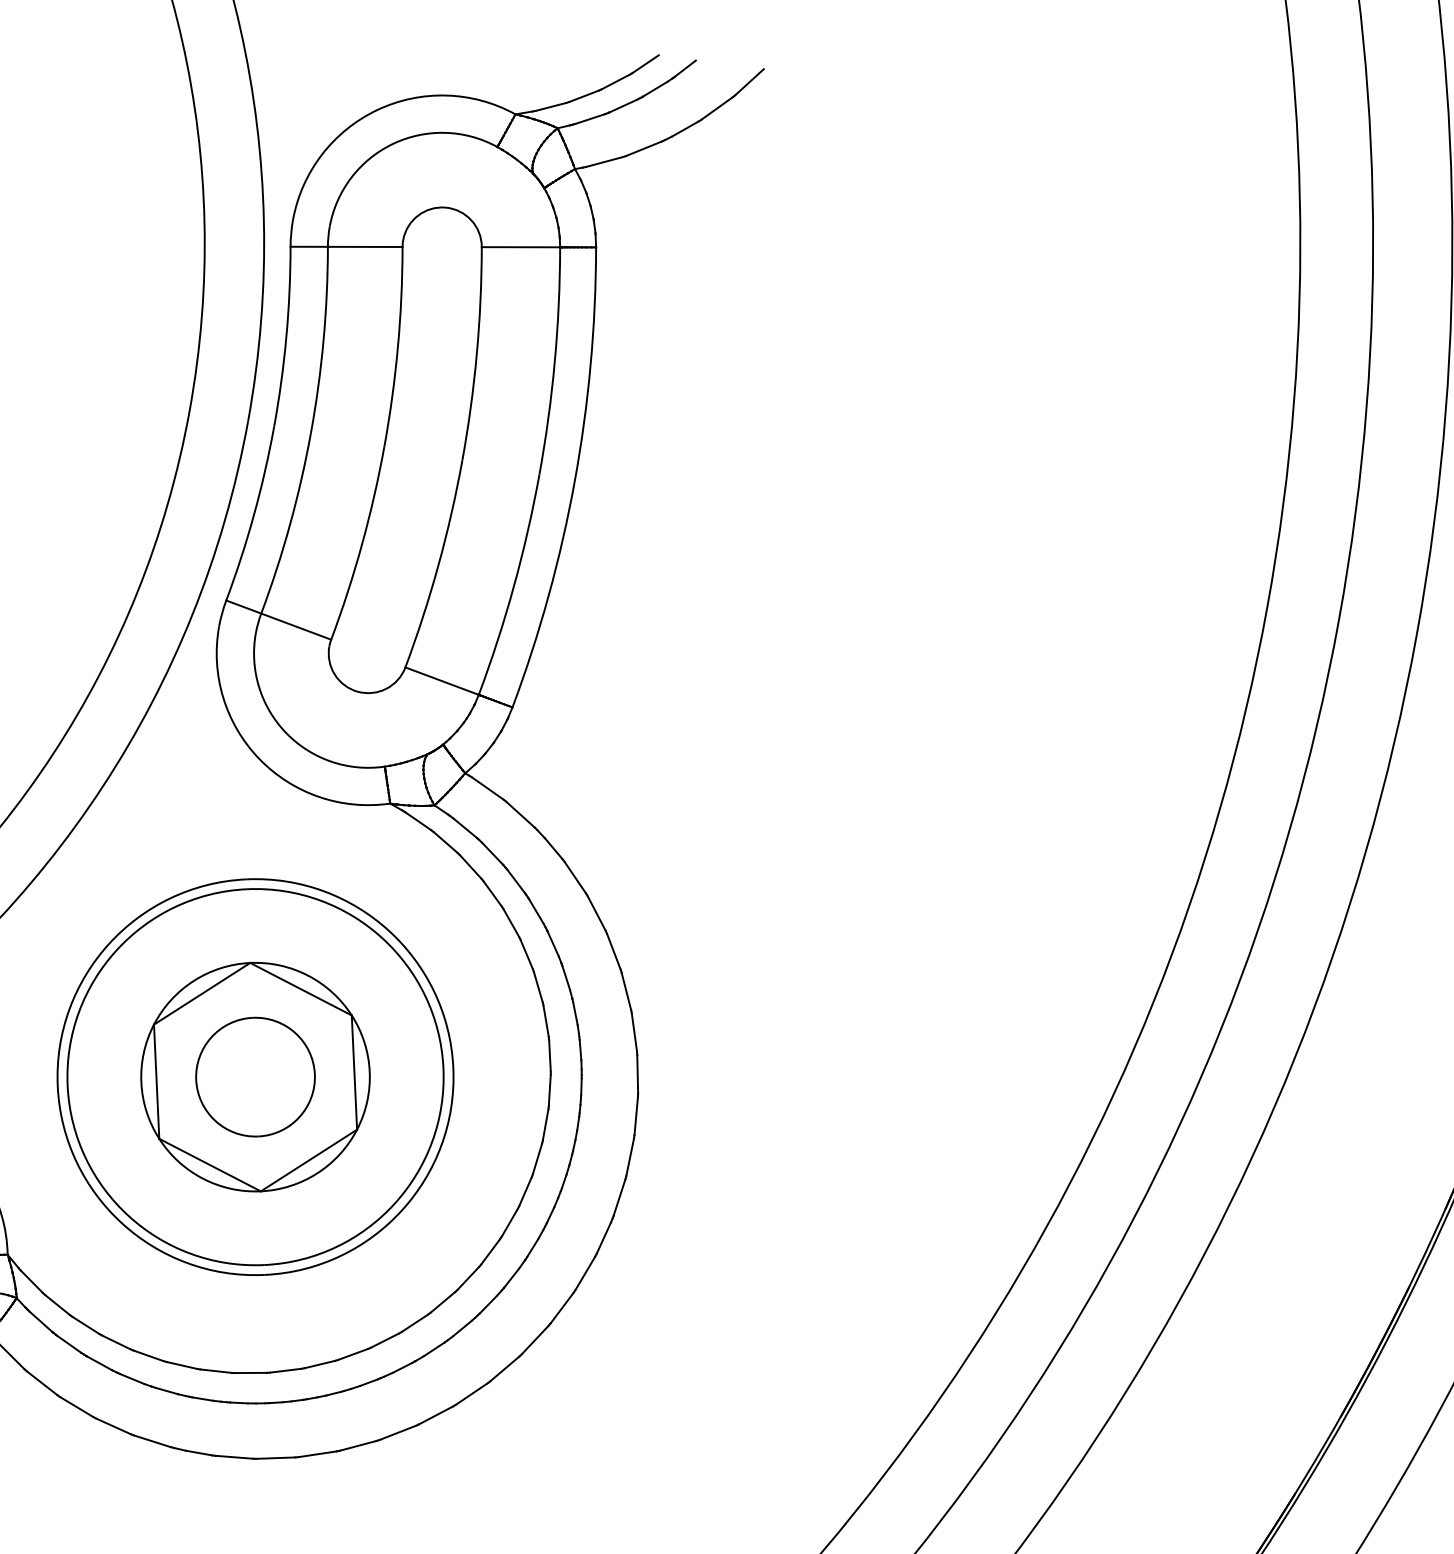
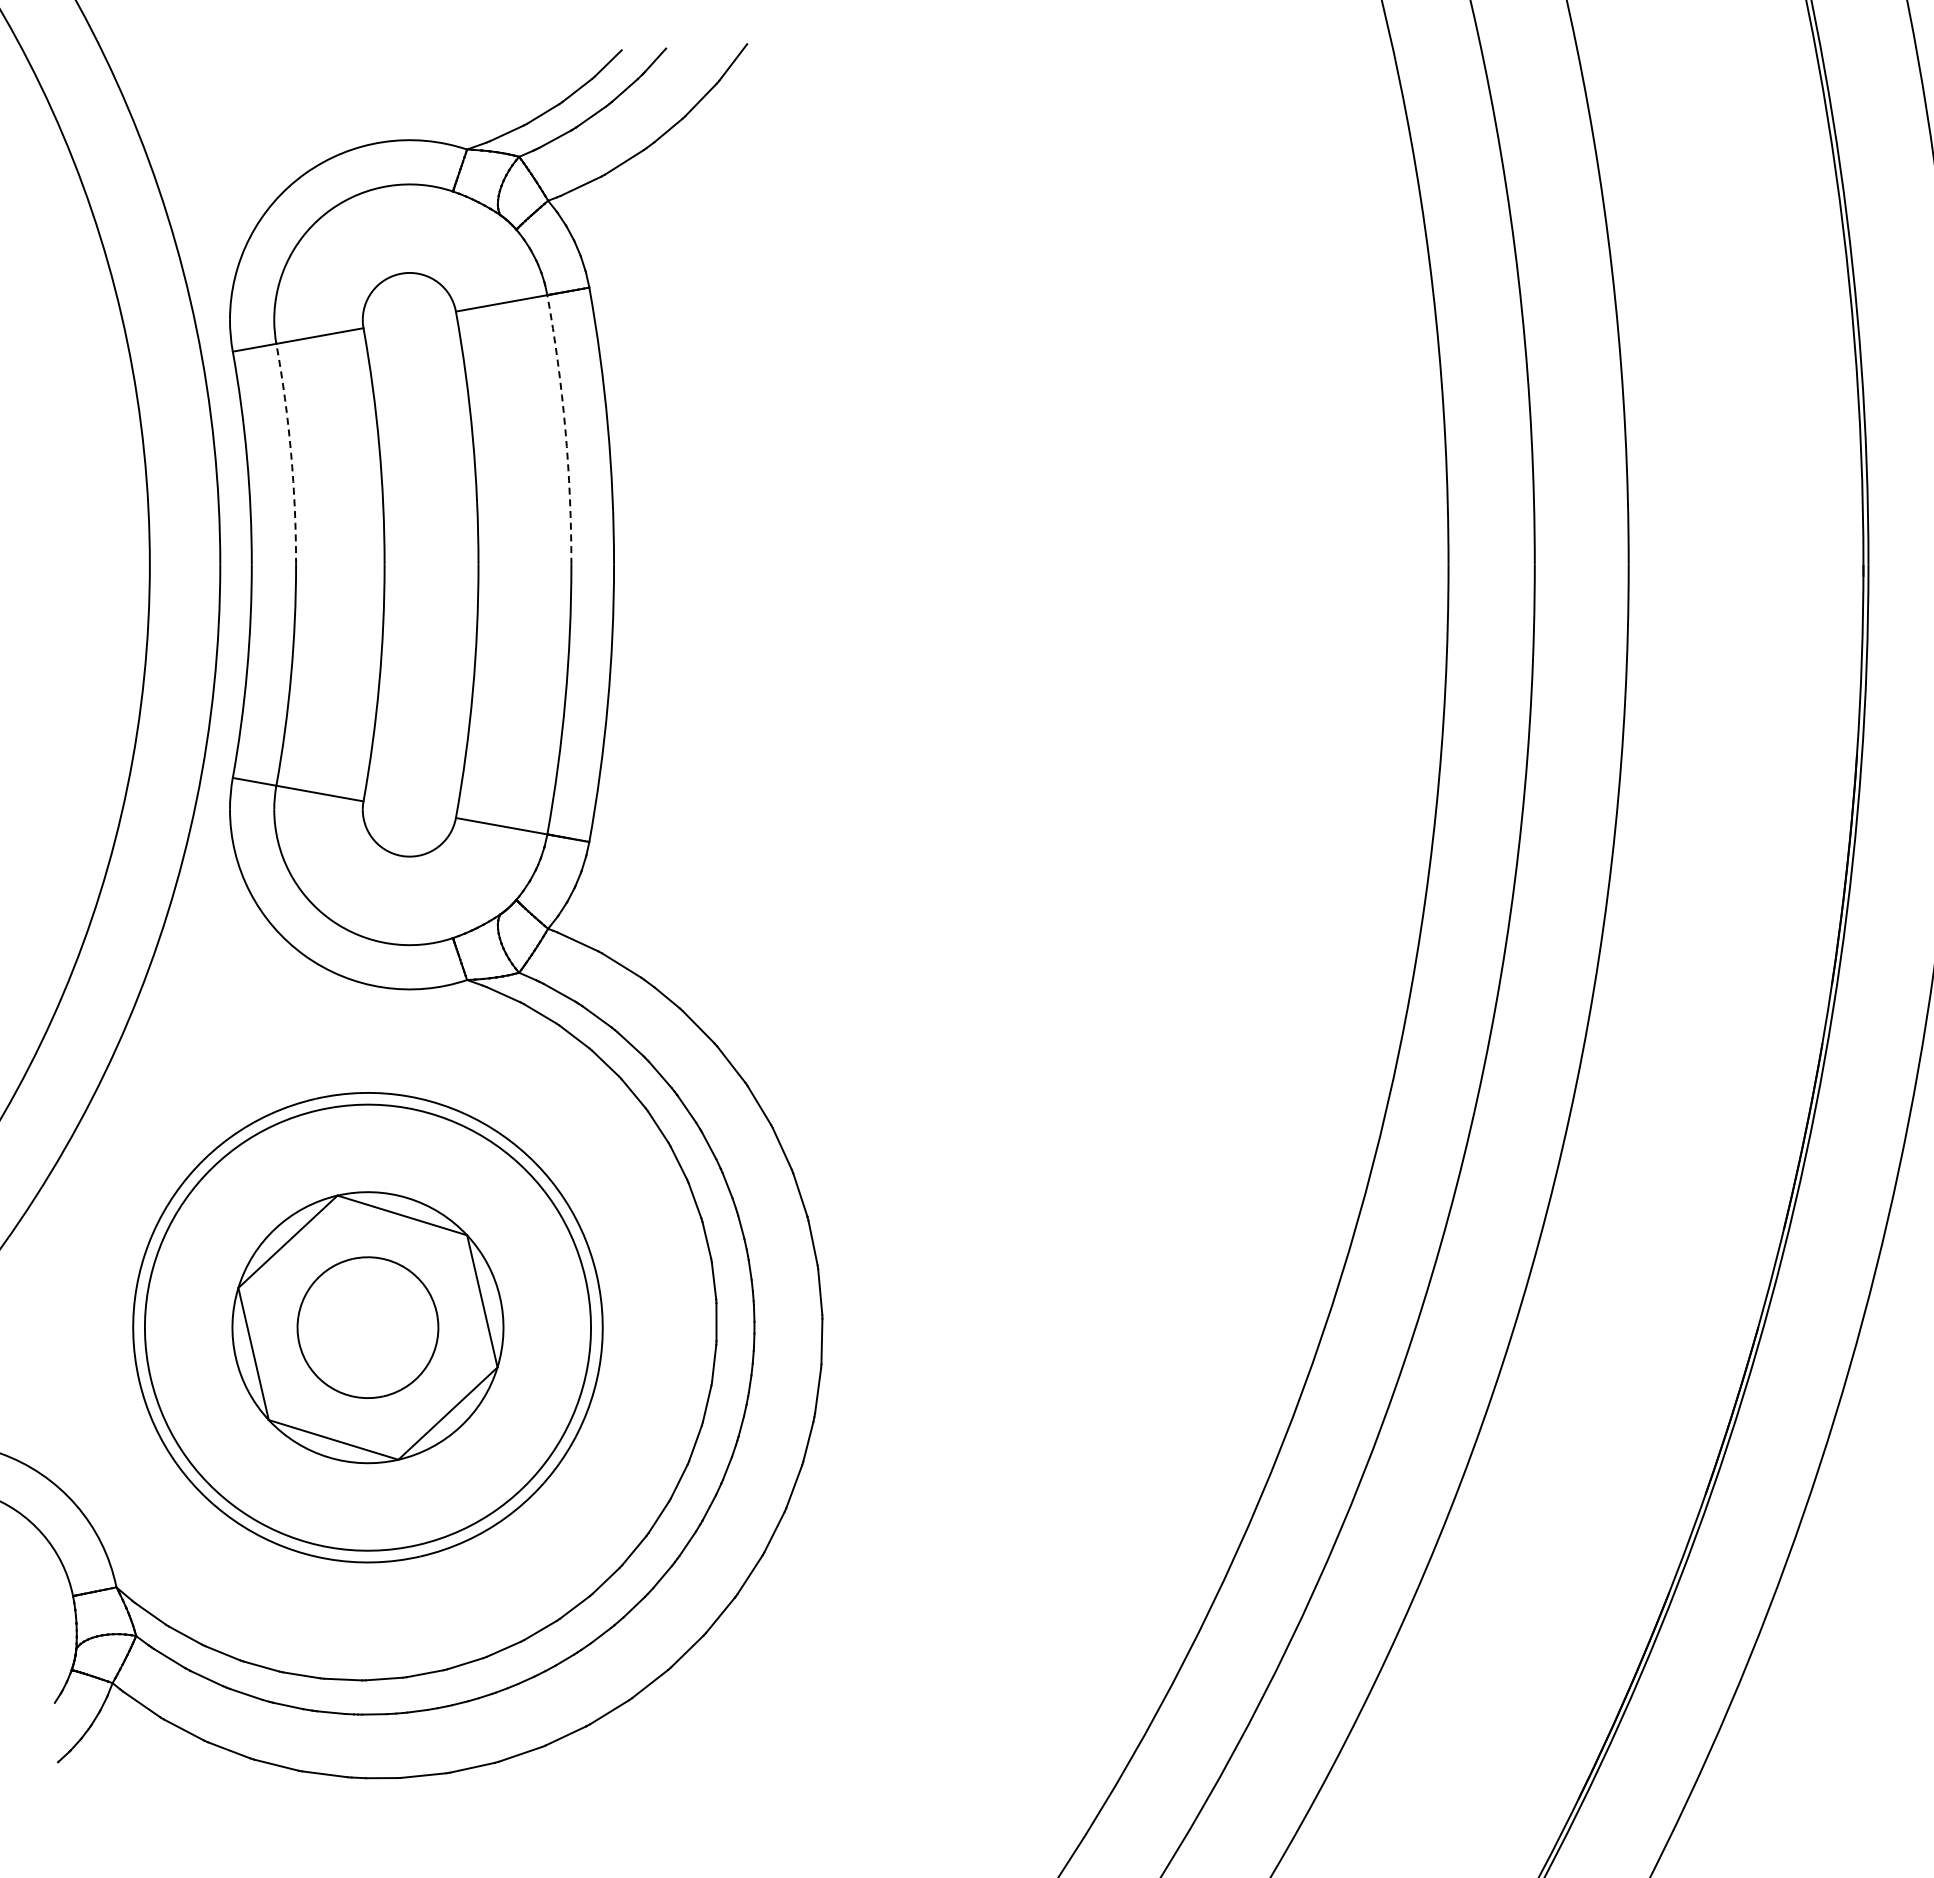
arc: (323, 340) -> (291, 453), solid -> dashed
arc: (554, 361) -> (565, 429), solid -> dashed

